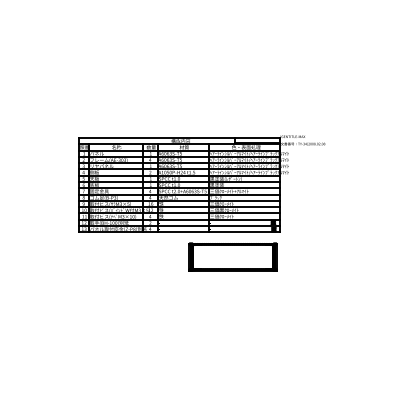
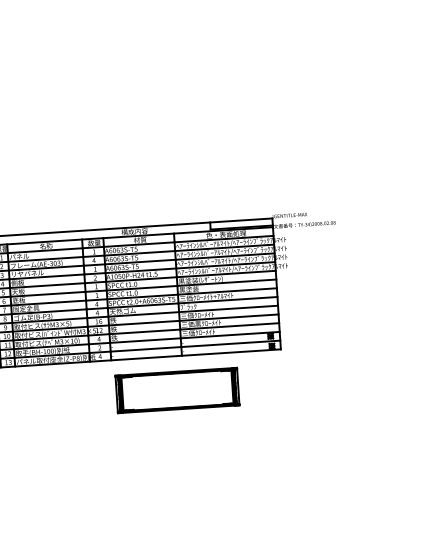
part: (232, 256) -> (176, 389), moved

